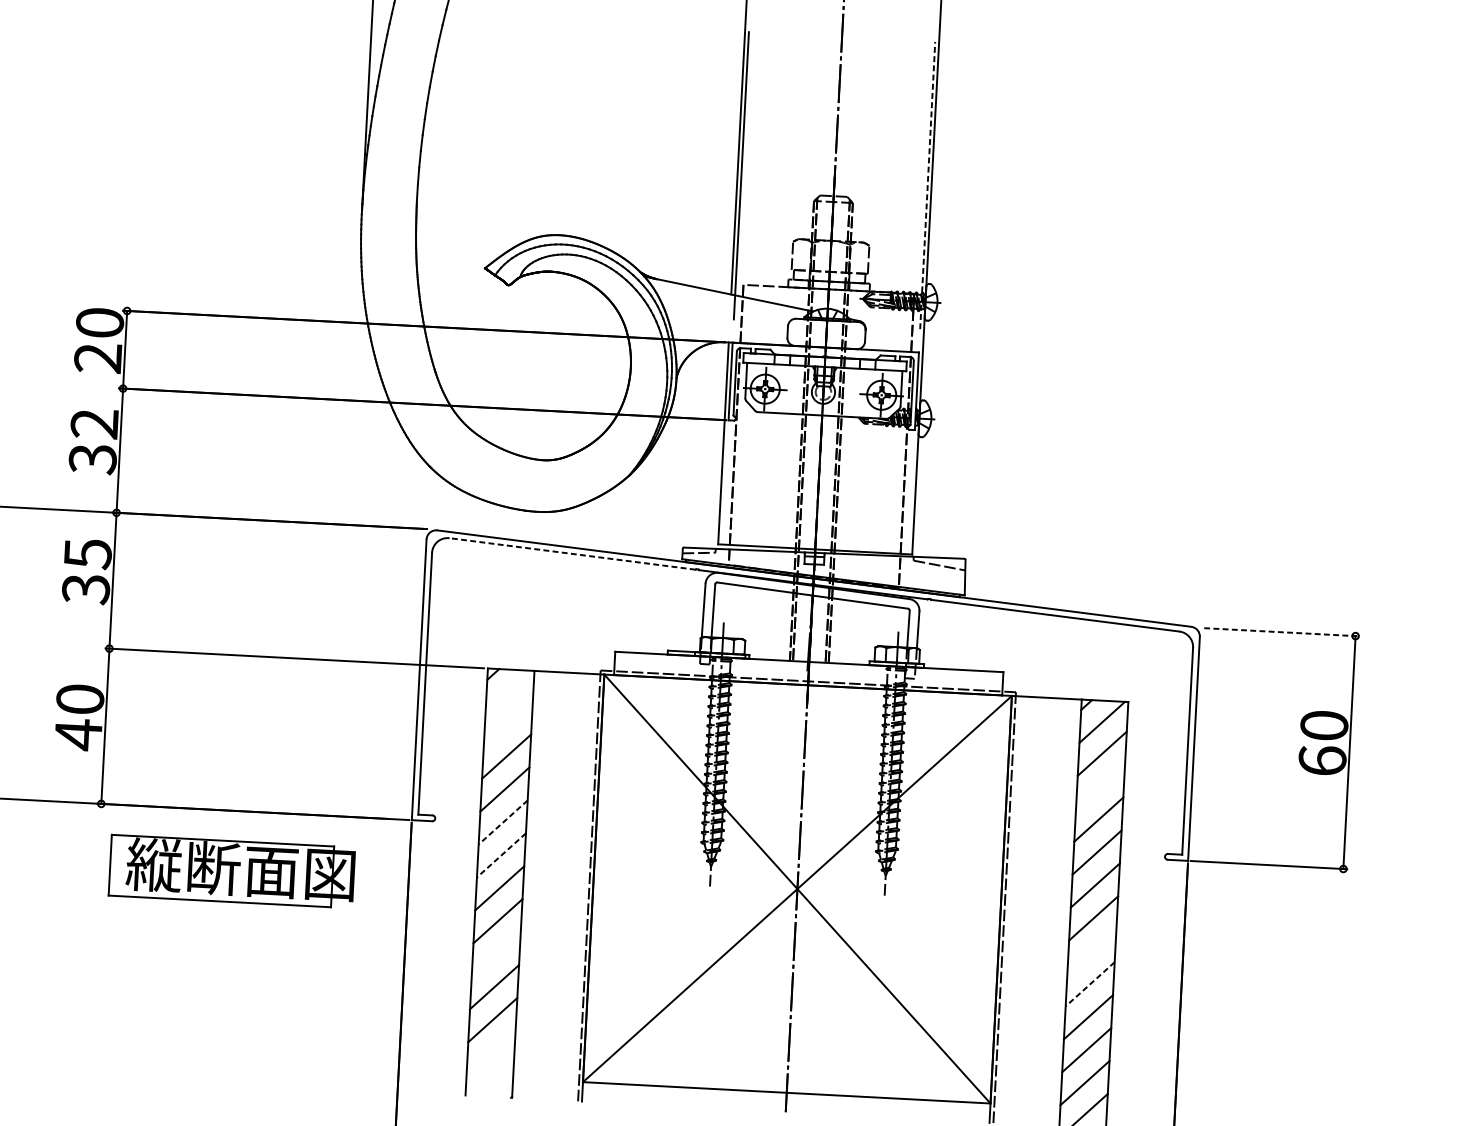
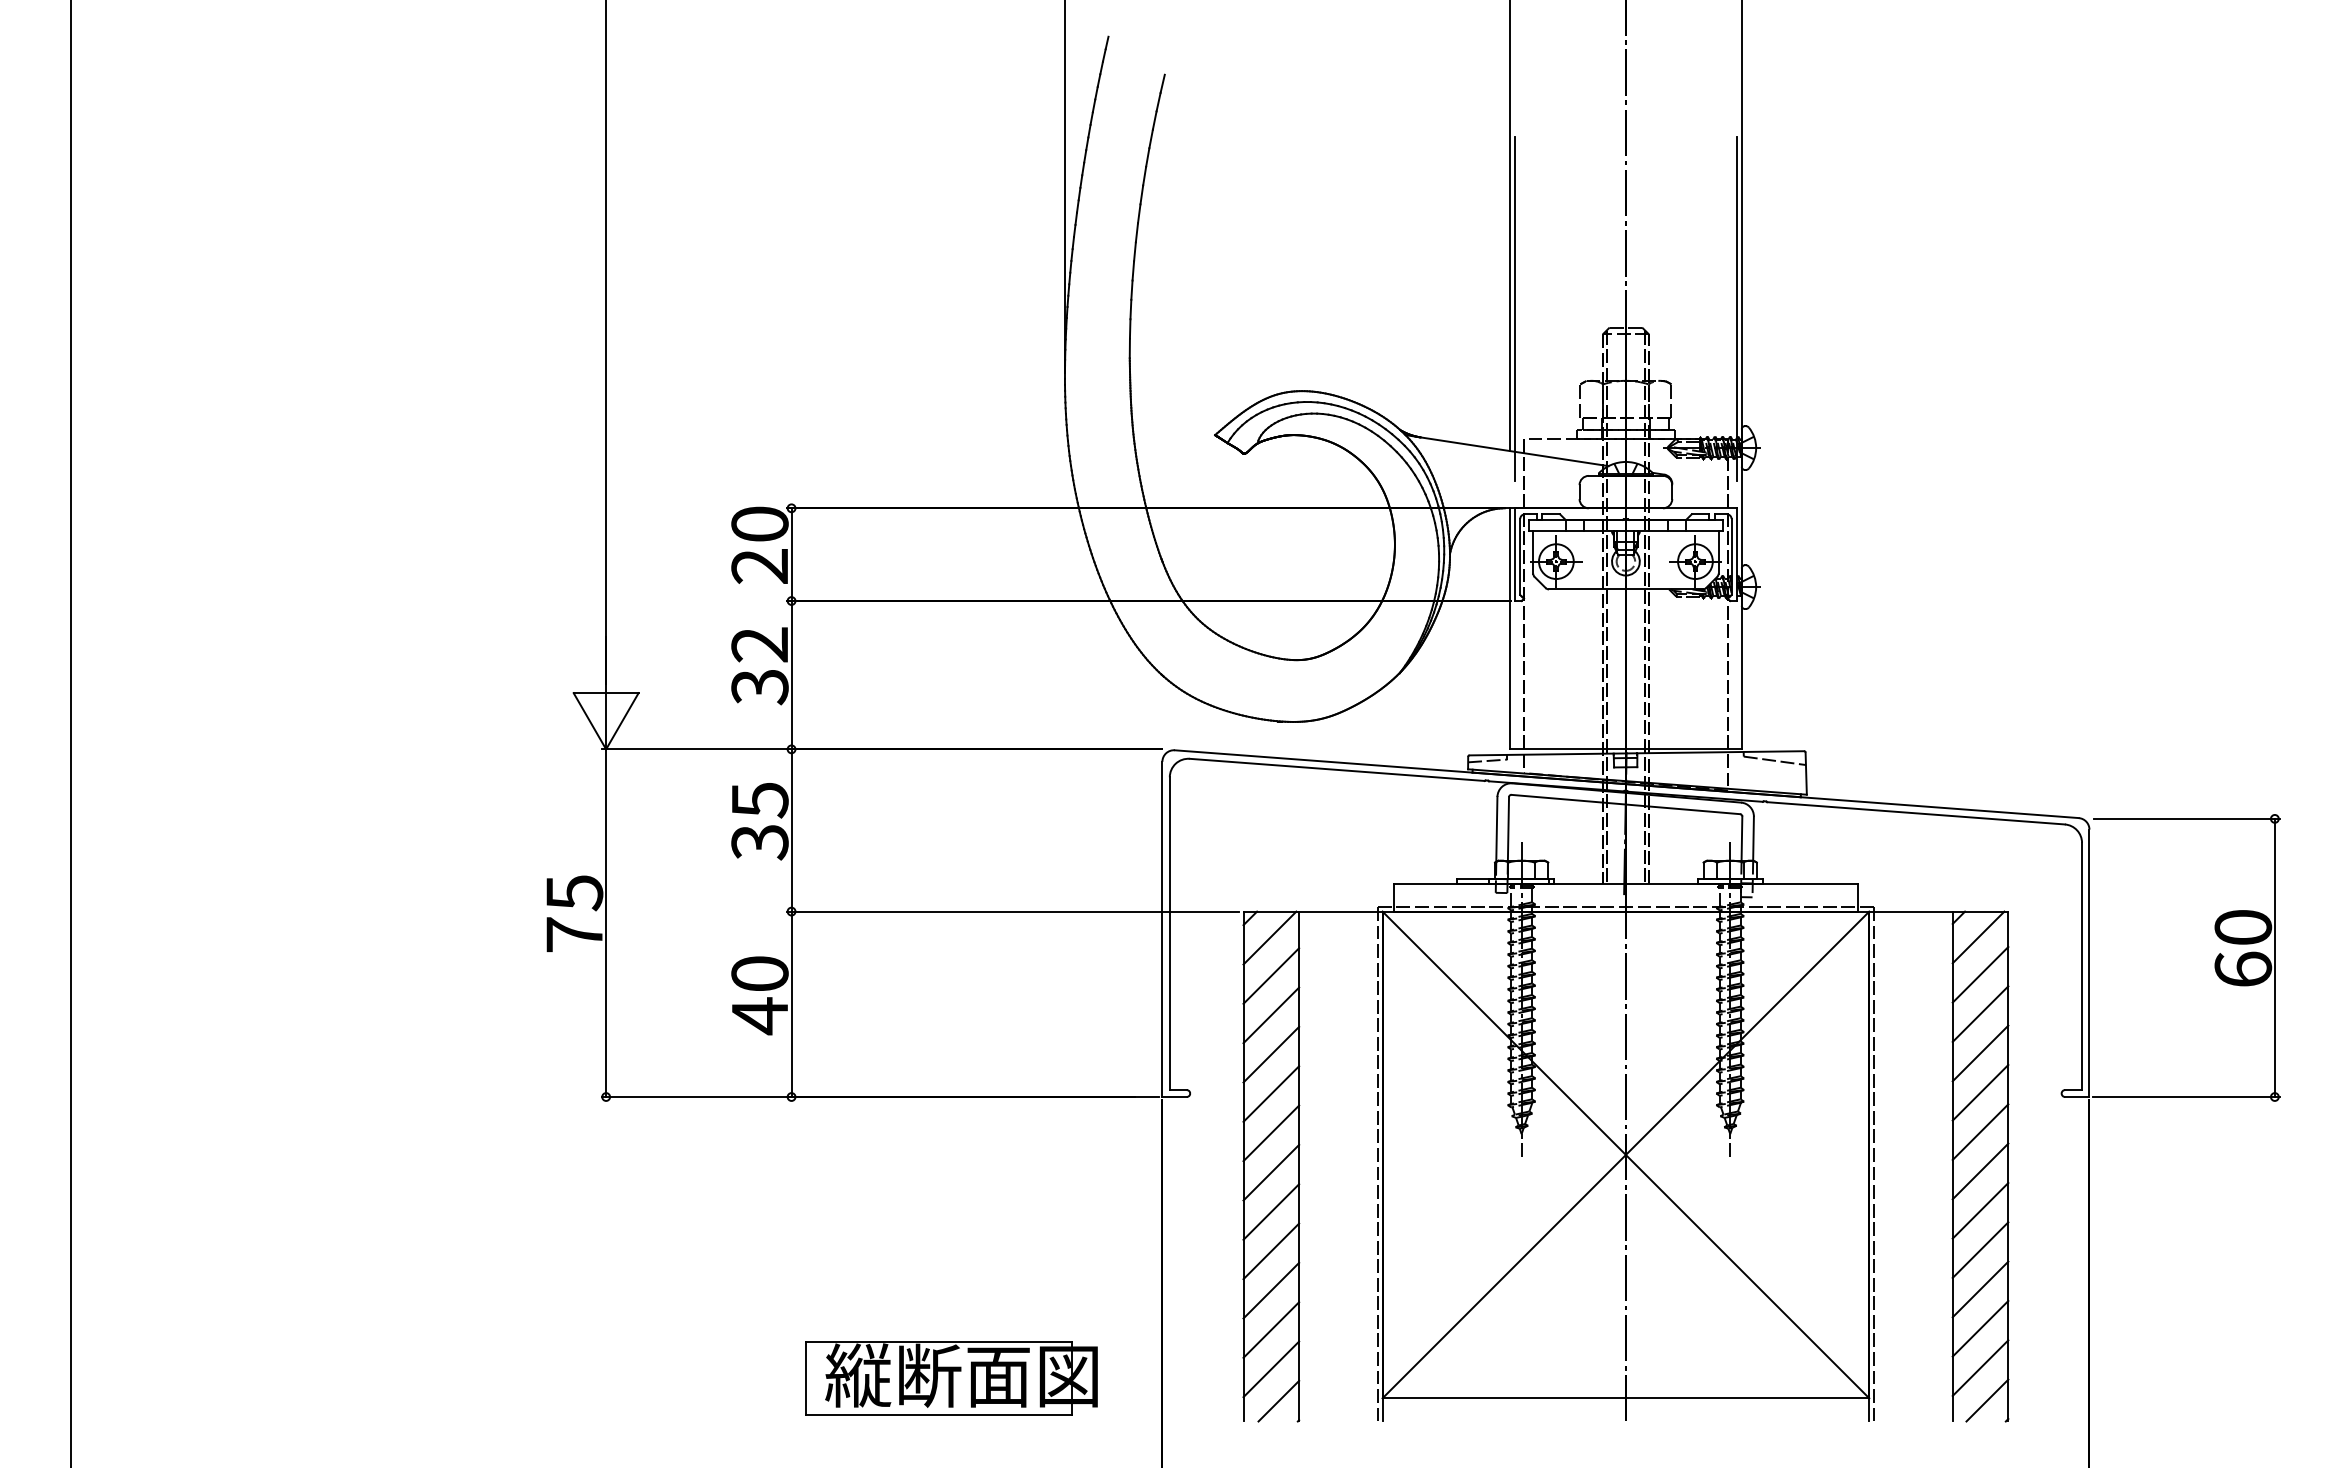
line: (927, 185) -> (1737, 309), dashed -> solid
line: (572, 553) -> (1337, 769), dashed -> solid
line: (1281, 631) -> (2186, 818), dashed -> solid
line: (508, 691) -> (1269, 937), added
line: (508, 723) -> (1271, 975), added
line: (1100, 786) -> (1980, 1013), added
line: (502, 822) -> (1270, 1094), dashed -> solid
line: (500, 855) -> (1270, 1133), dashed -> solid
part: (232, 871) -> (951, 1378), moved
line: (1091, 951) -> (1980, 1210), added
line: (496, 954) -> (1271, 1251), added
line: (1090, 984) -> (1980, 1250), dashed -> solid
line: (491, 1053) -> (1271, 1369), added
line: (495, 1079) -> (1278, 1400), added

